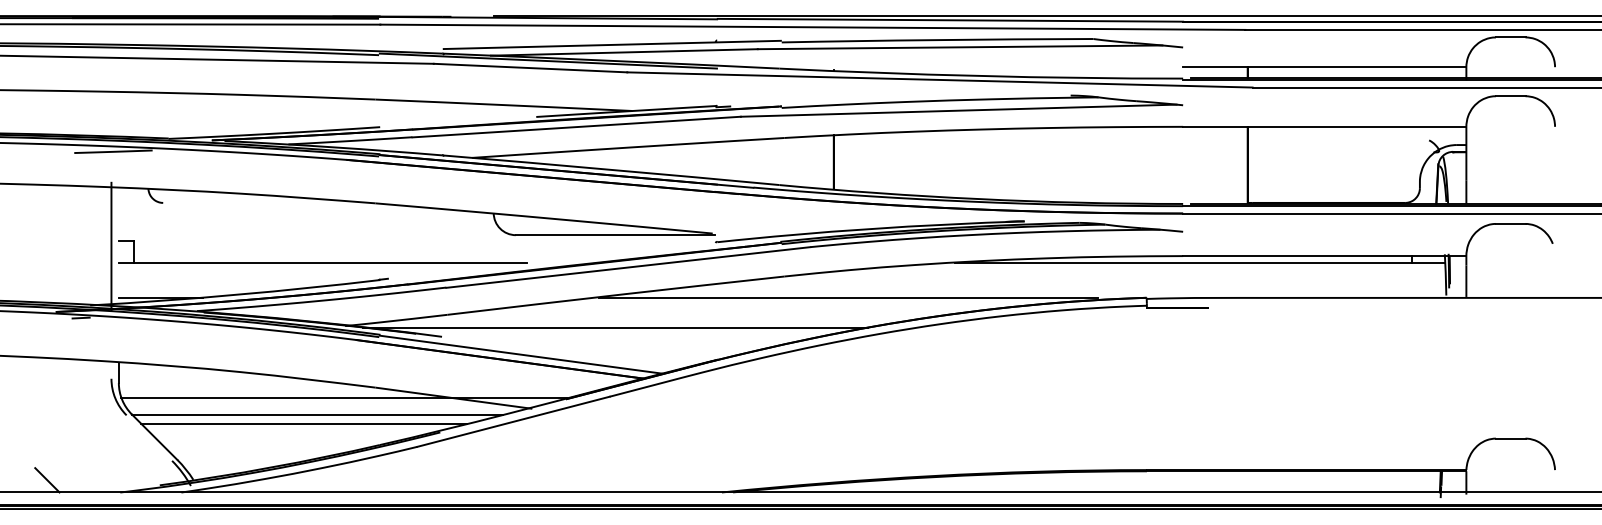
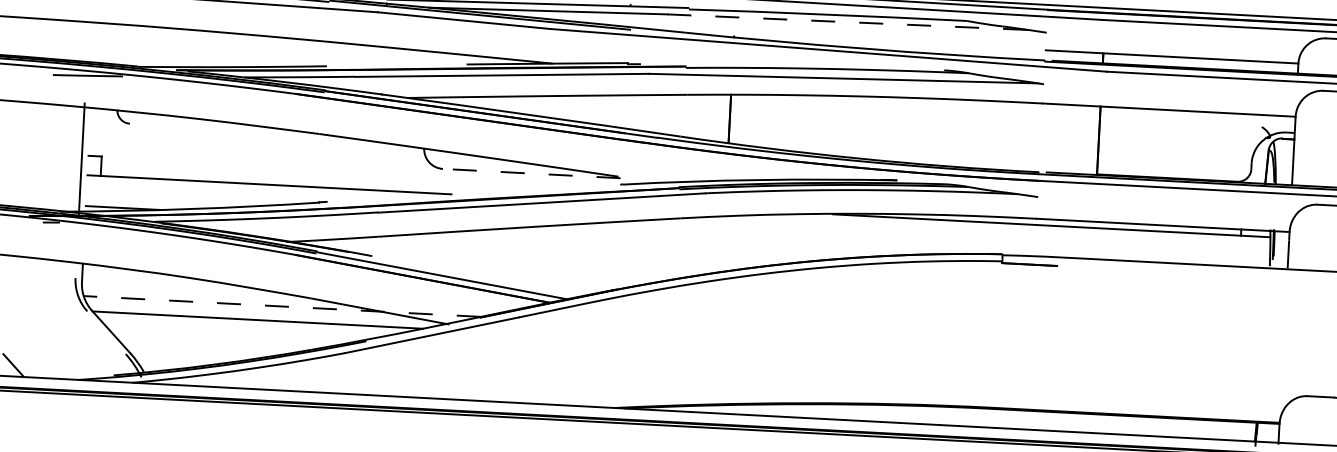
line: (960, 47) -> (848, 22), solid -> dashed
line: (615, 235) -> (531, 173), solid -> dashed
line: (848, 297) -> (736, 240), removed
line: (615, 327) -> (527, 255), removed
line: (344, 398) -> (282, 306), solid -> dashed
line: (303, 423) -> (244, 326), removed

